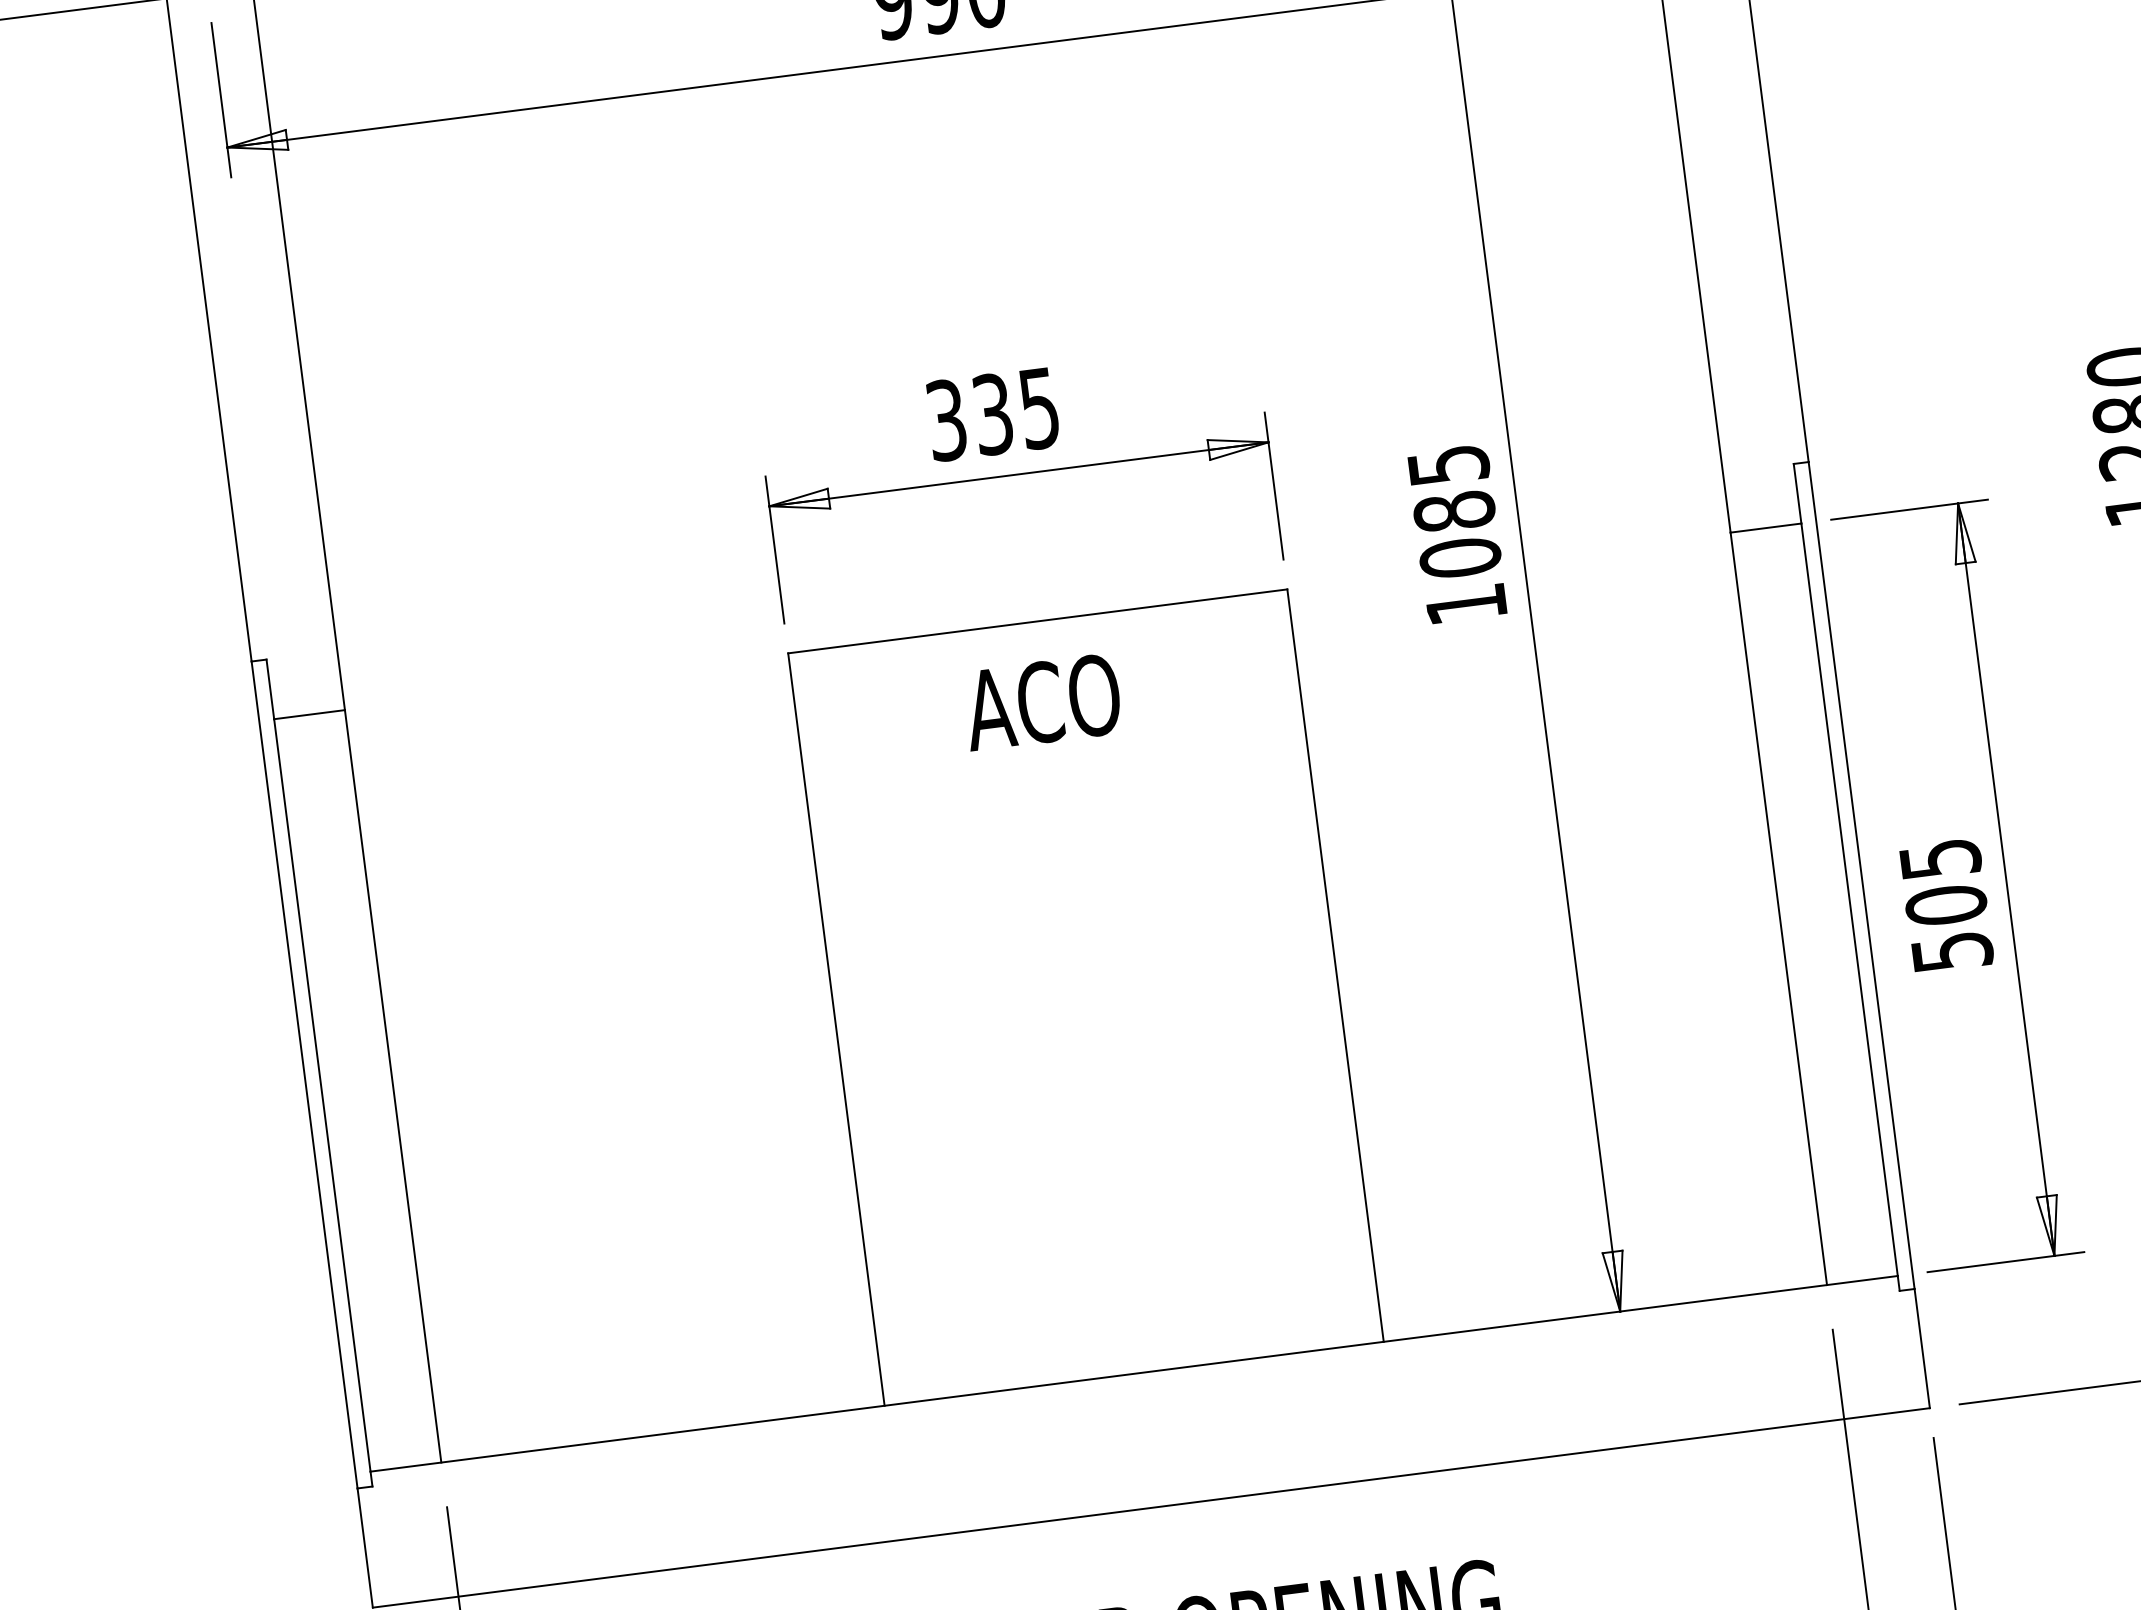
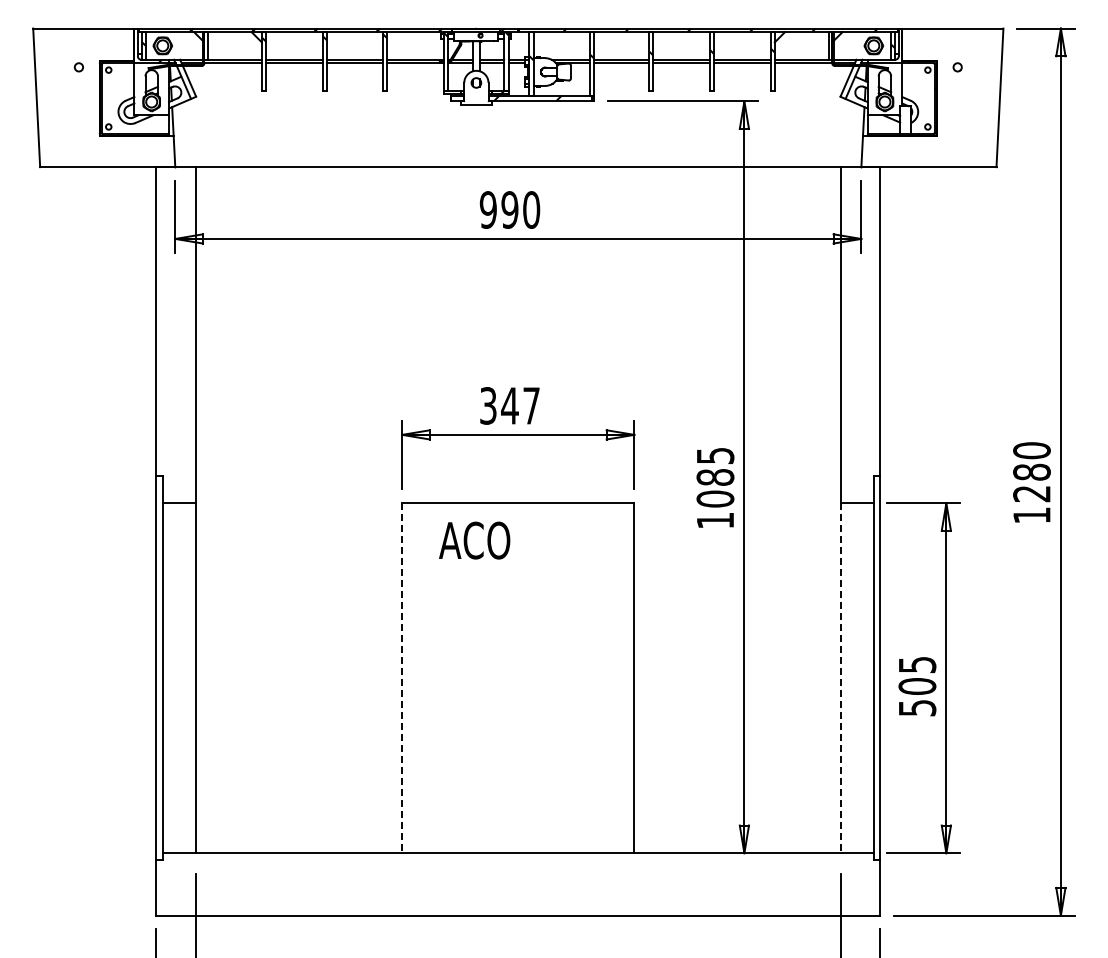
text: (1015, 410) -> (520, 405), 335 -> 347
text: (1041, 702) -> (474, 540), moved
line: (1778, 909) -> (840, 678), solid -> dashed
line: (837, 1030) -> (402, 678), solid -> dashed

